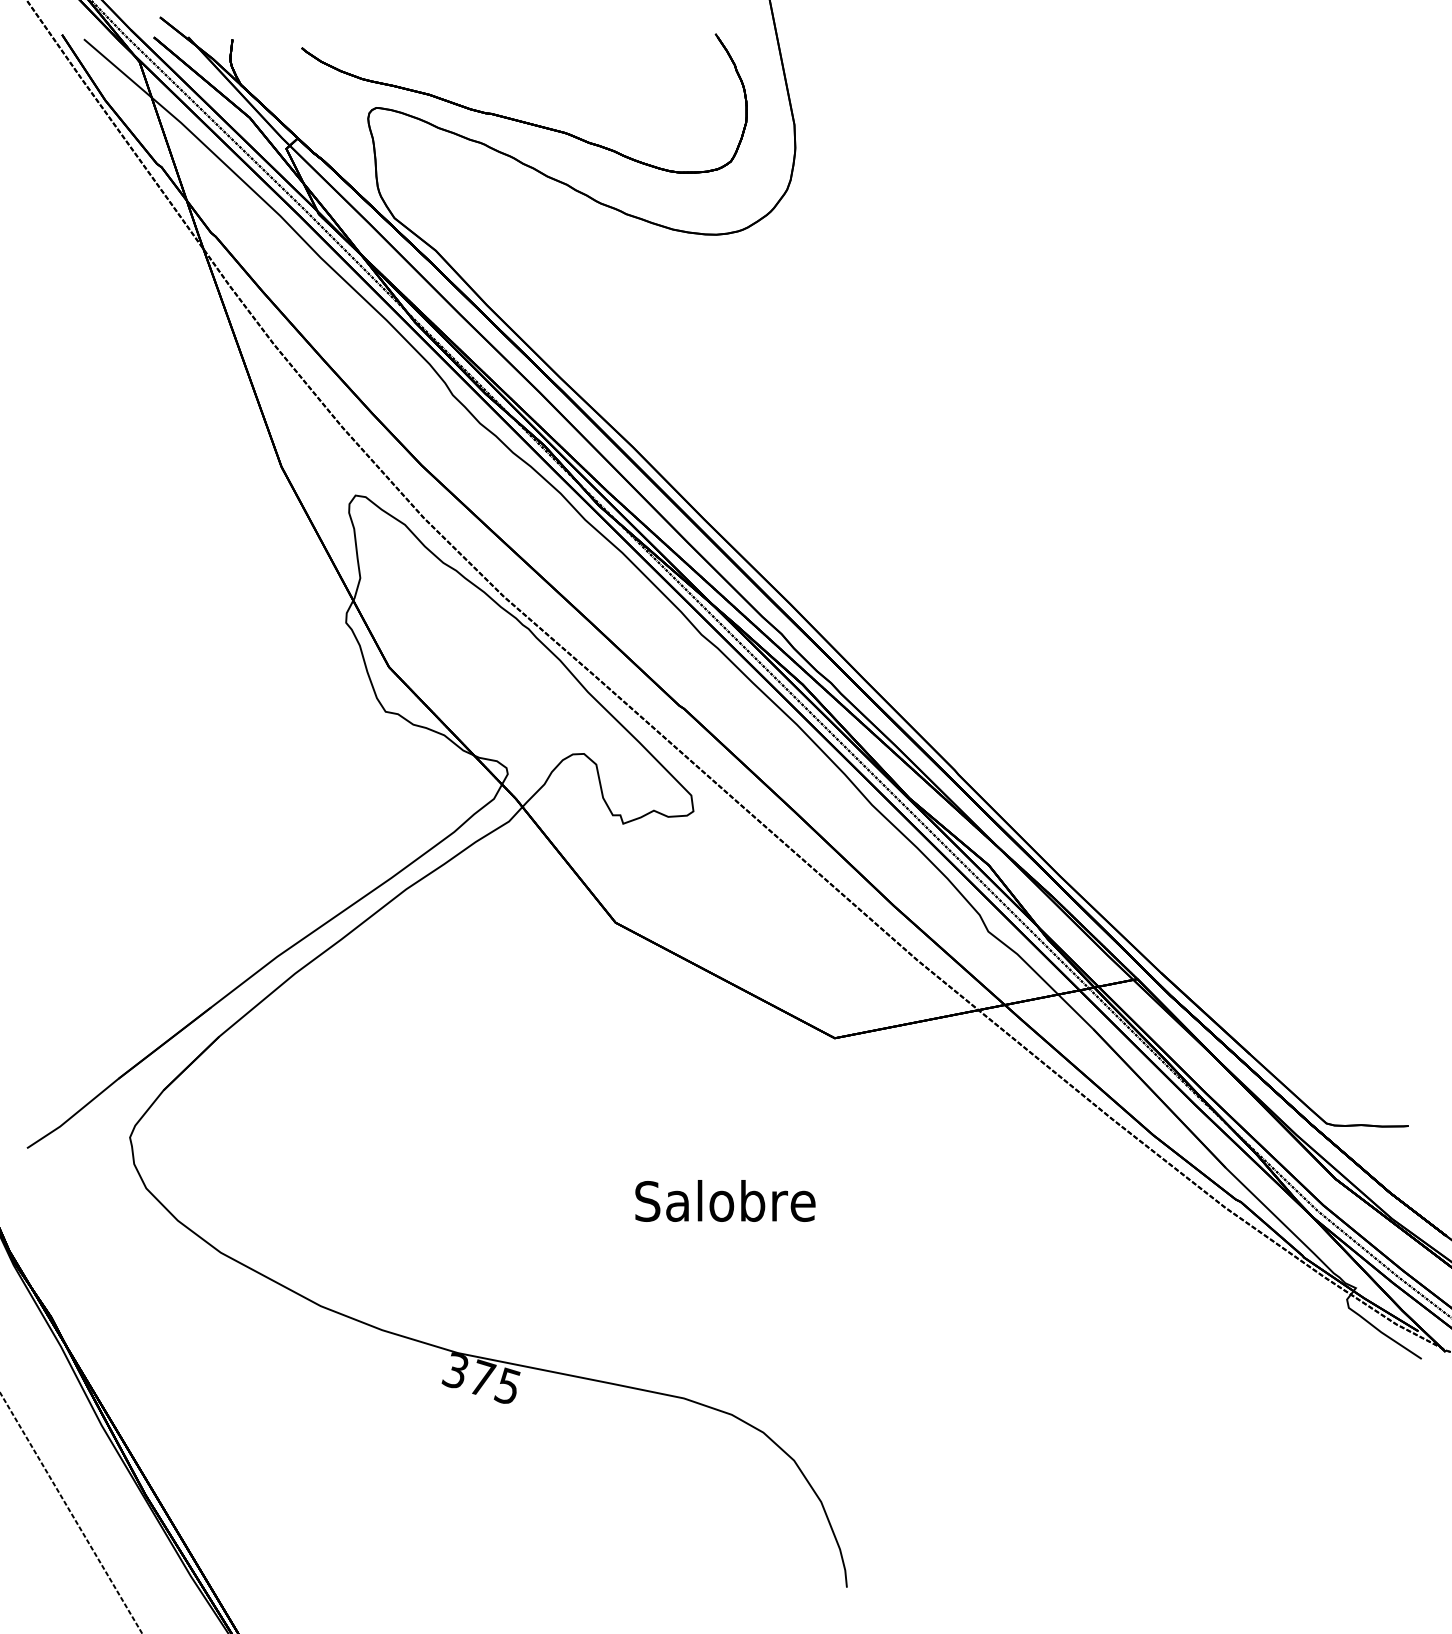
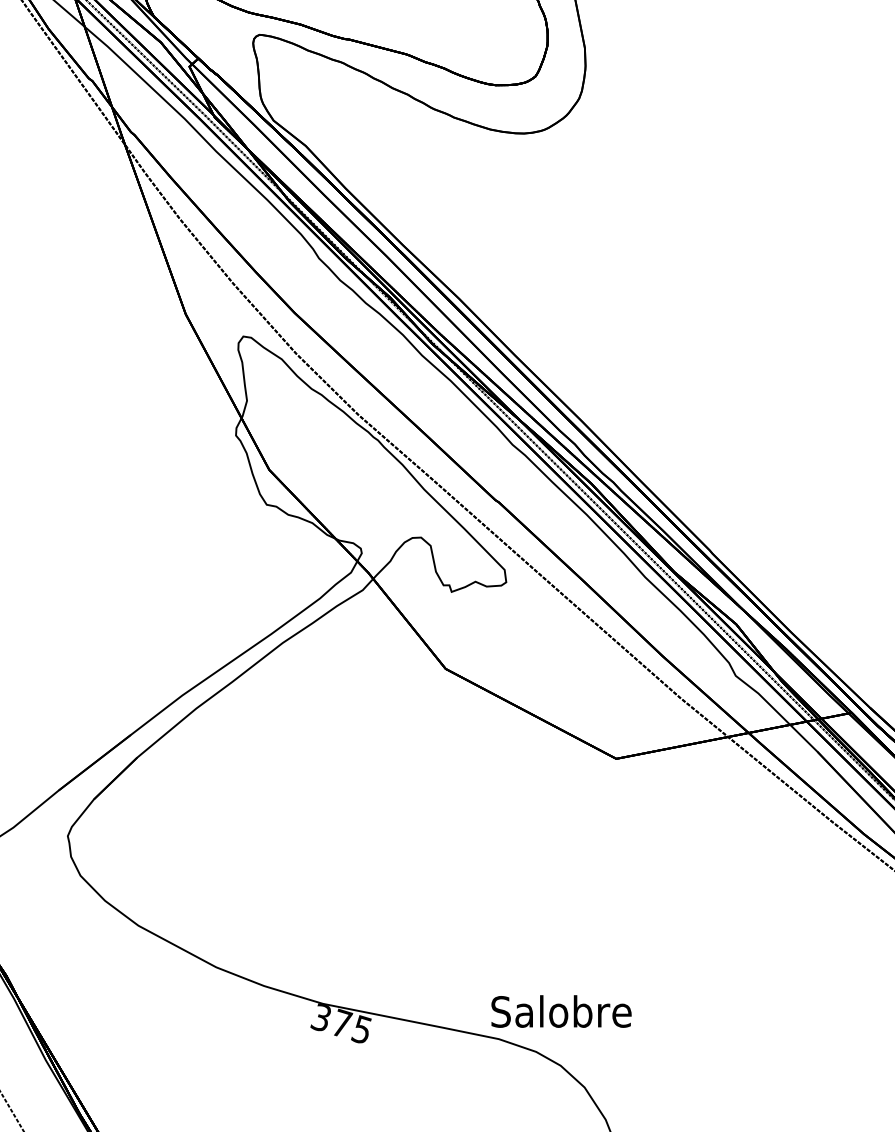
text: (725, 1200) -> (561, 1011), moved

